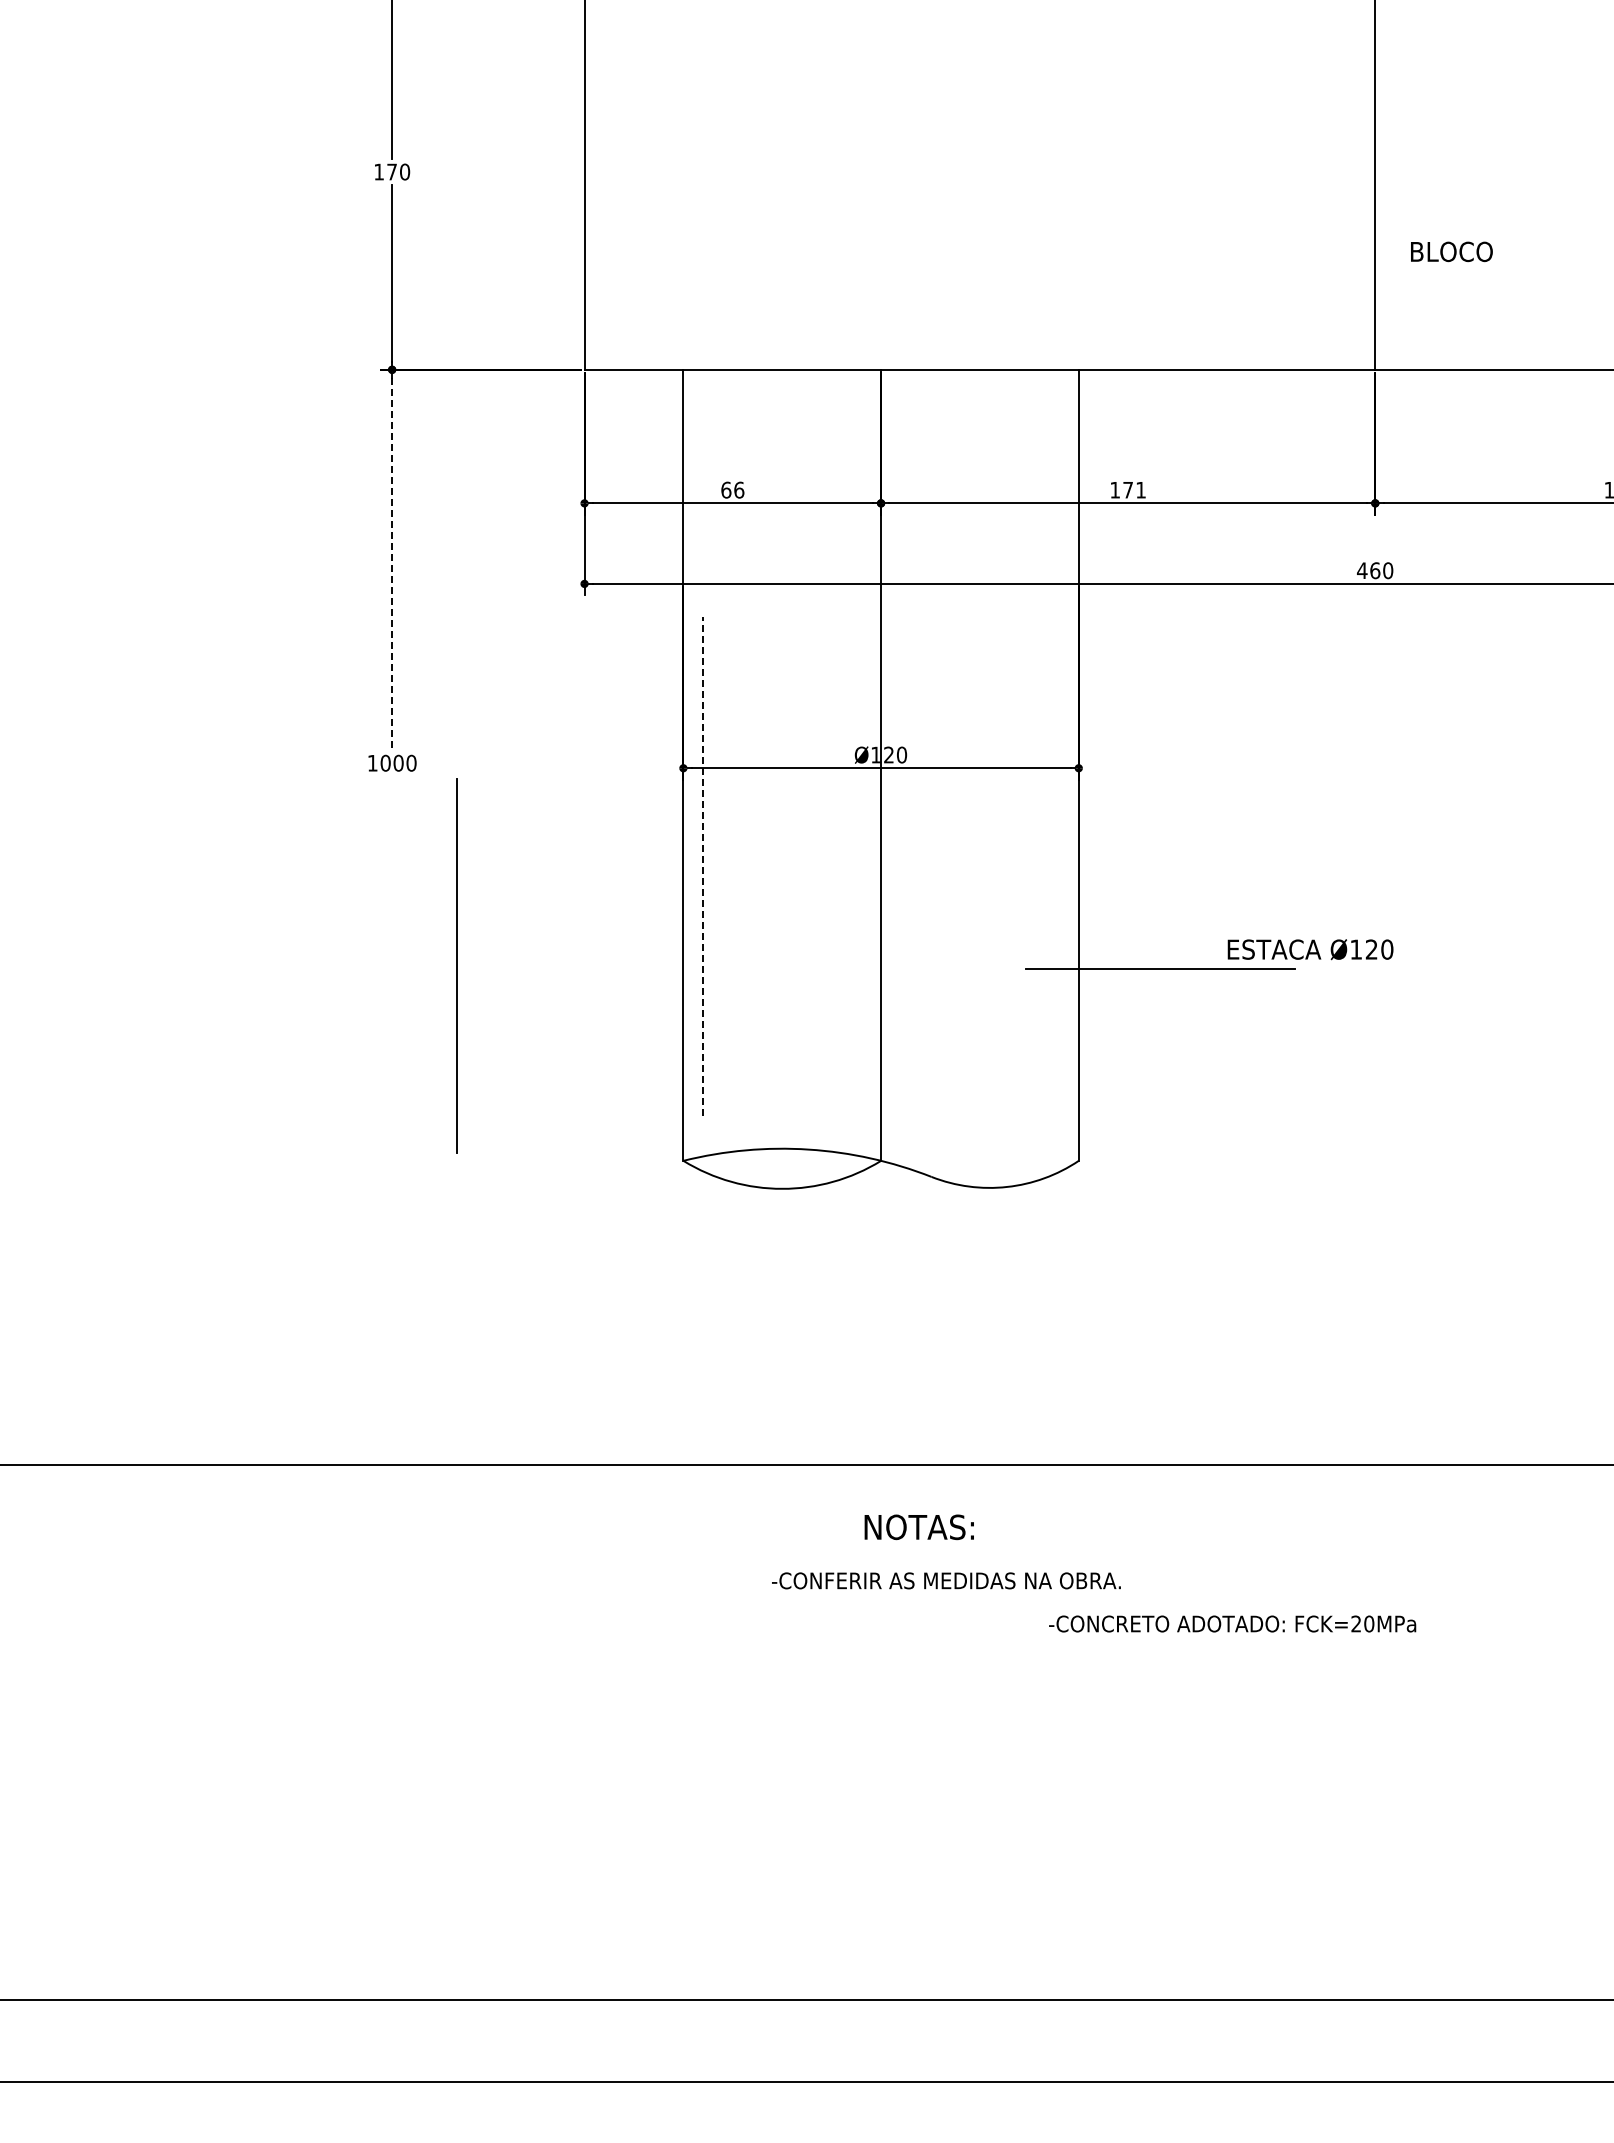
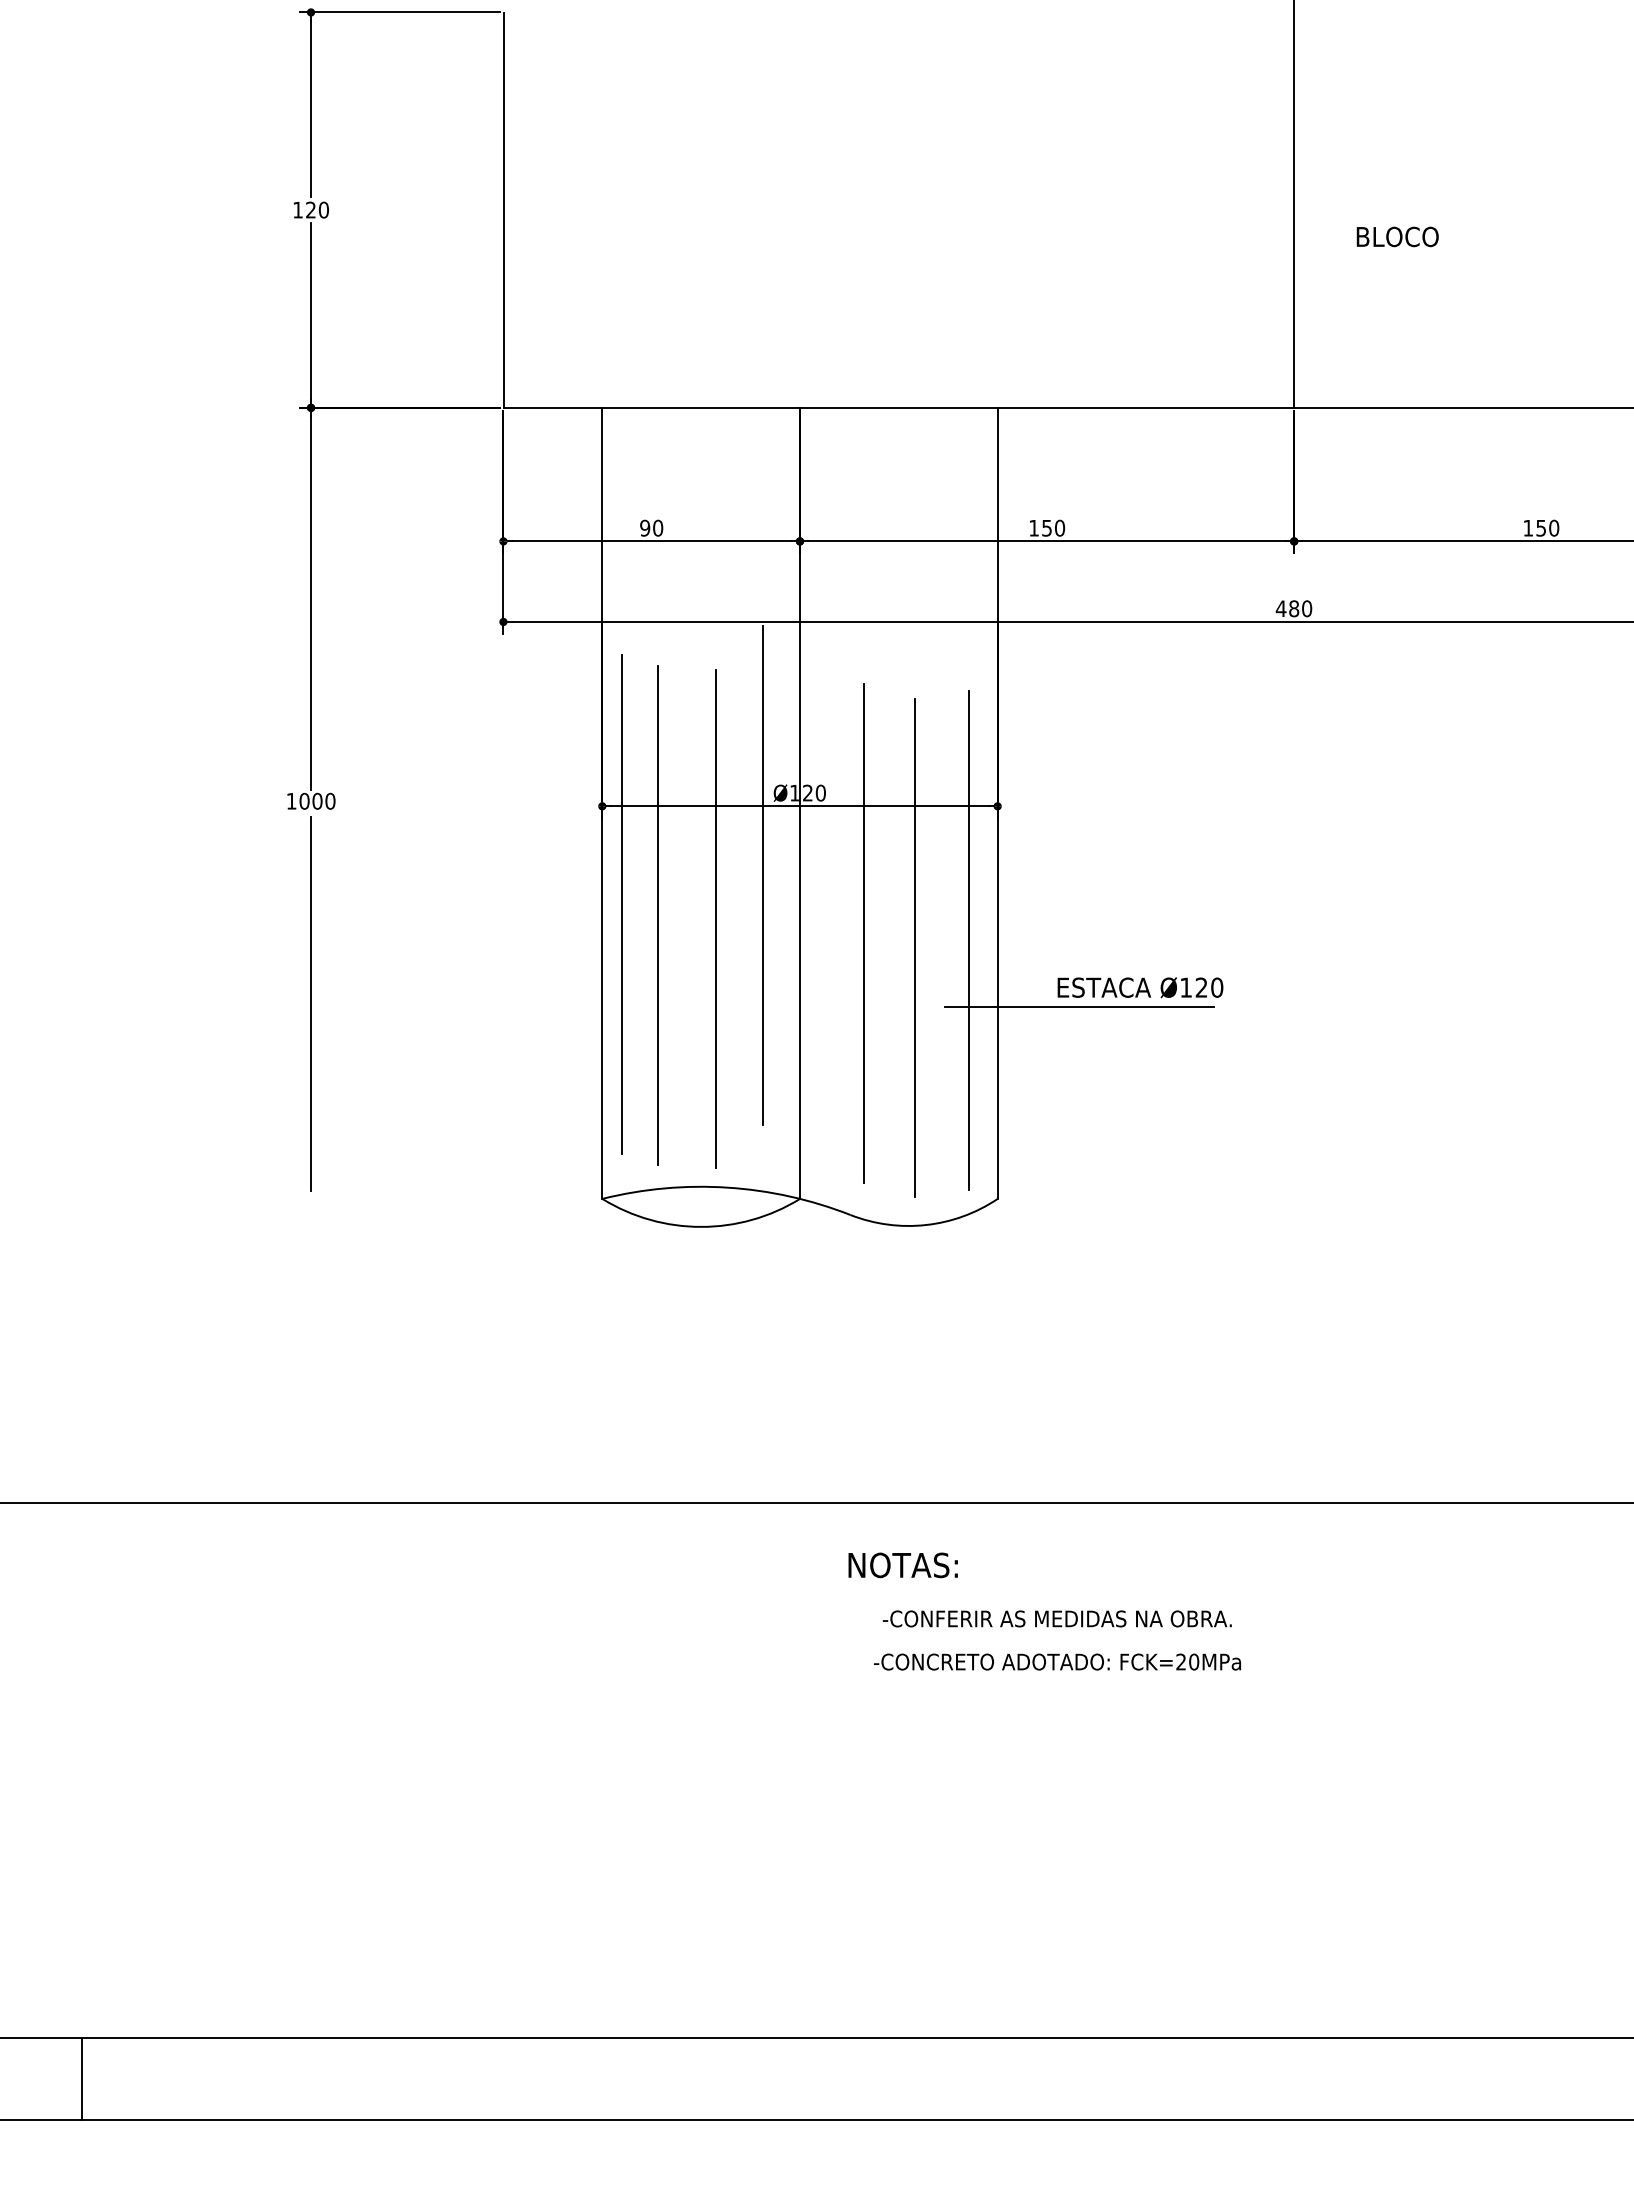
text: (391, 171) -> (310, 209), 170 -> 120
text: (1451, 251) -> (1397, 236), moved
text: (732, 489) -> (651, 527), 66 -> 90
text: (1134, 489) -> (1053, 527), 171 -> 150
line: (392, 565) -> (311, 603), dashed -> solid
text: (1375, 570) -> (1294, 608), 460 -> 480
line: (844, 837) -> (763, 875), added
line: (703, 866) -> (622, 904), dashed -> solid
line: (739, 877) -> (658, 915), added
line: (797, 880) -> (716, 918), added
line: (945, 895) -> (864, 933), added
line: (1049, 902) -> (968, 940), added
line: (995, 909) -> (914, 947), added
text: (1310, 949) -> (1140, 987), moved
line: (456, 965) -> (310, 1003), moved
text: (918, 1527) -> (902, 1565), moved
text: (945, 1580) -> (1056, 1618), moved
text: (1232, 1623) -> (1057, 1661), moved
line: (163, 2041) -> (82, 2079), added

